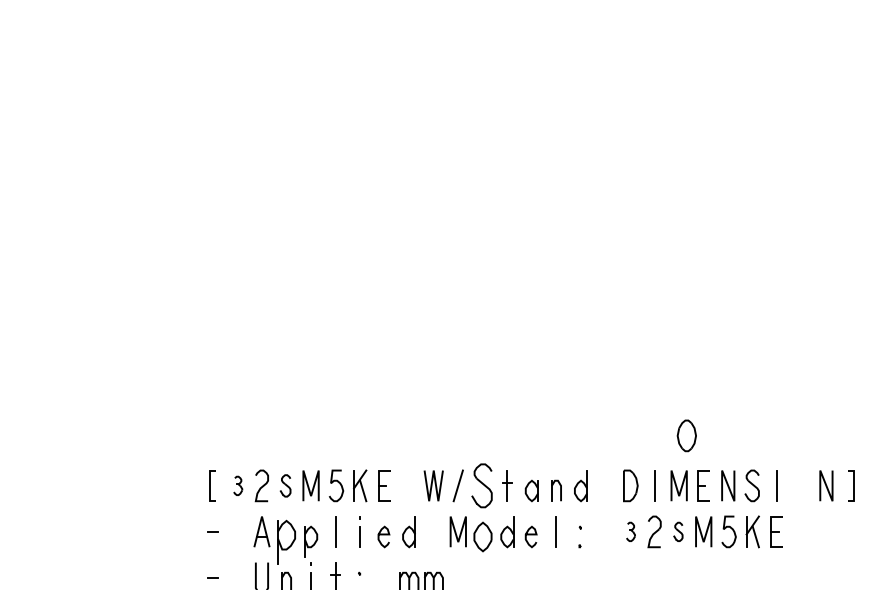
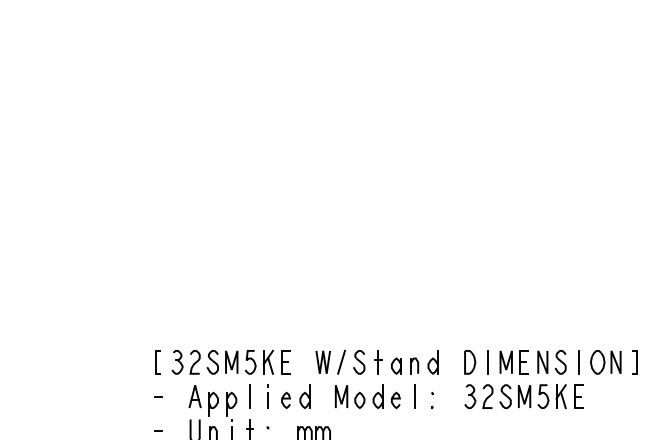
part: (686, 435) -> (597, 362), moved
part: (237, 485) -> (176, 362), size x1.67
part: (285, 485) -> (212, 362), size x1.43
part: (481, 485) -> (358, 362), size x0.71
part: (630, 531) -> (469, 396), size x1.67
part: (678, 531) -> (505, 396), size x1.67
part: (482, 536) -> (359, 400), size x0.71
part: (286, 541) -> (213, 403), size x0.71

